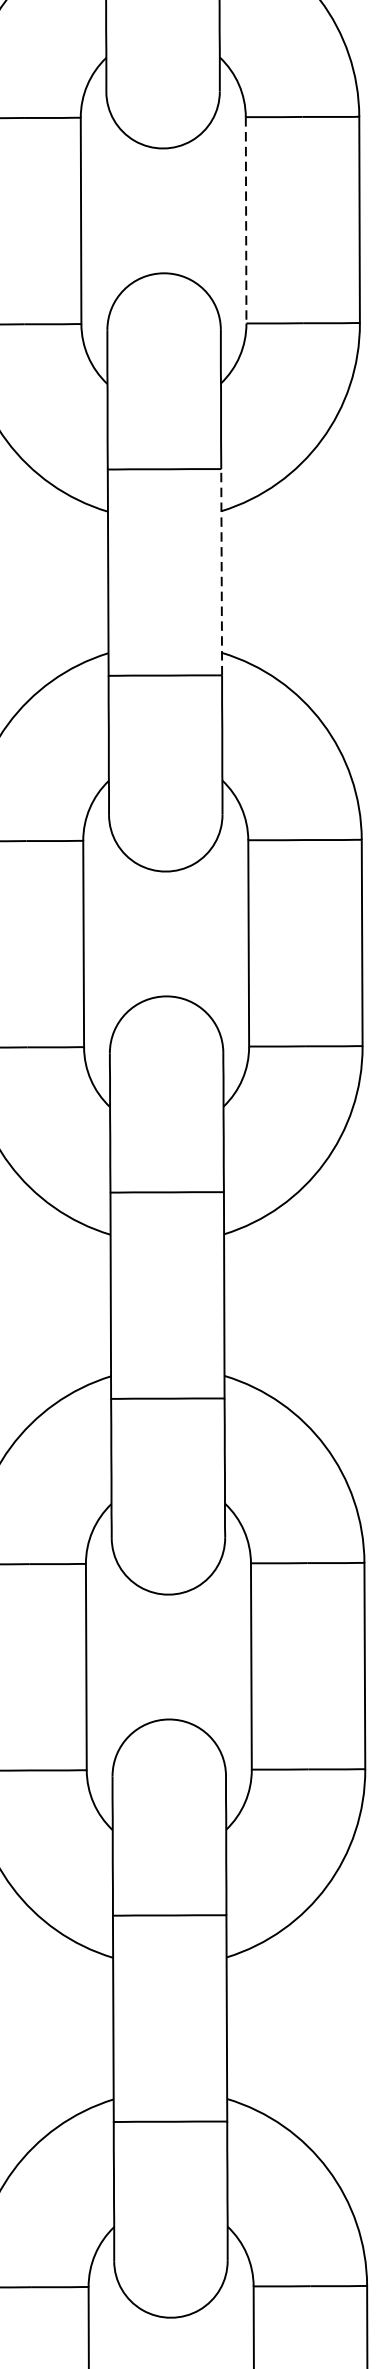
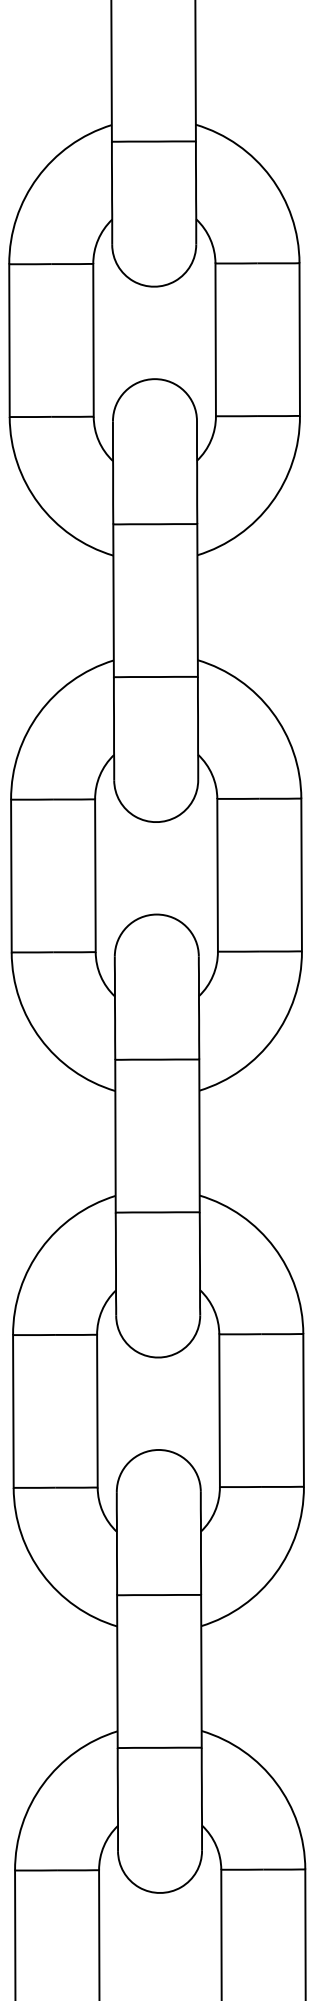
line: (245, 221) -> (215, 340), dashed -> solid
line: (221, 570) -> (197, 599), dashed -> solid

